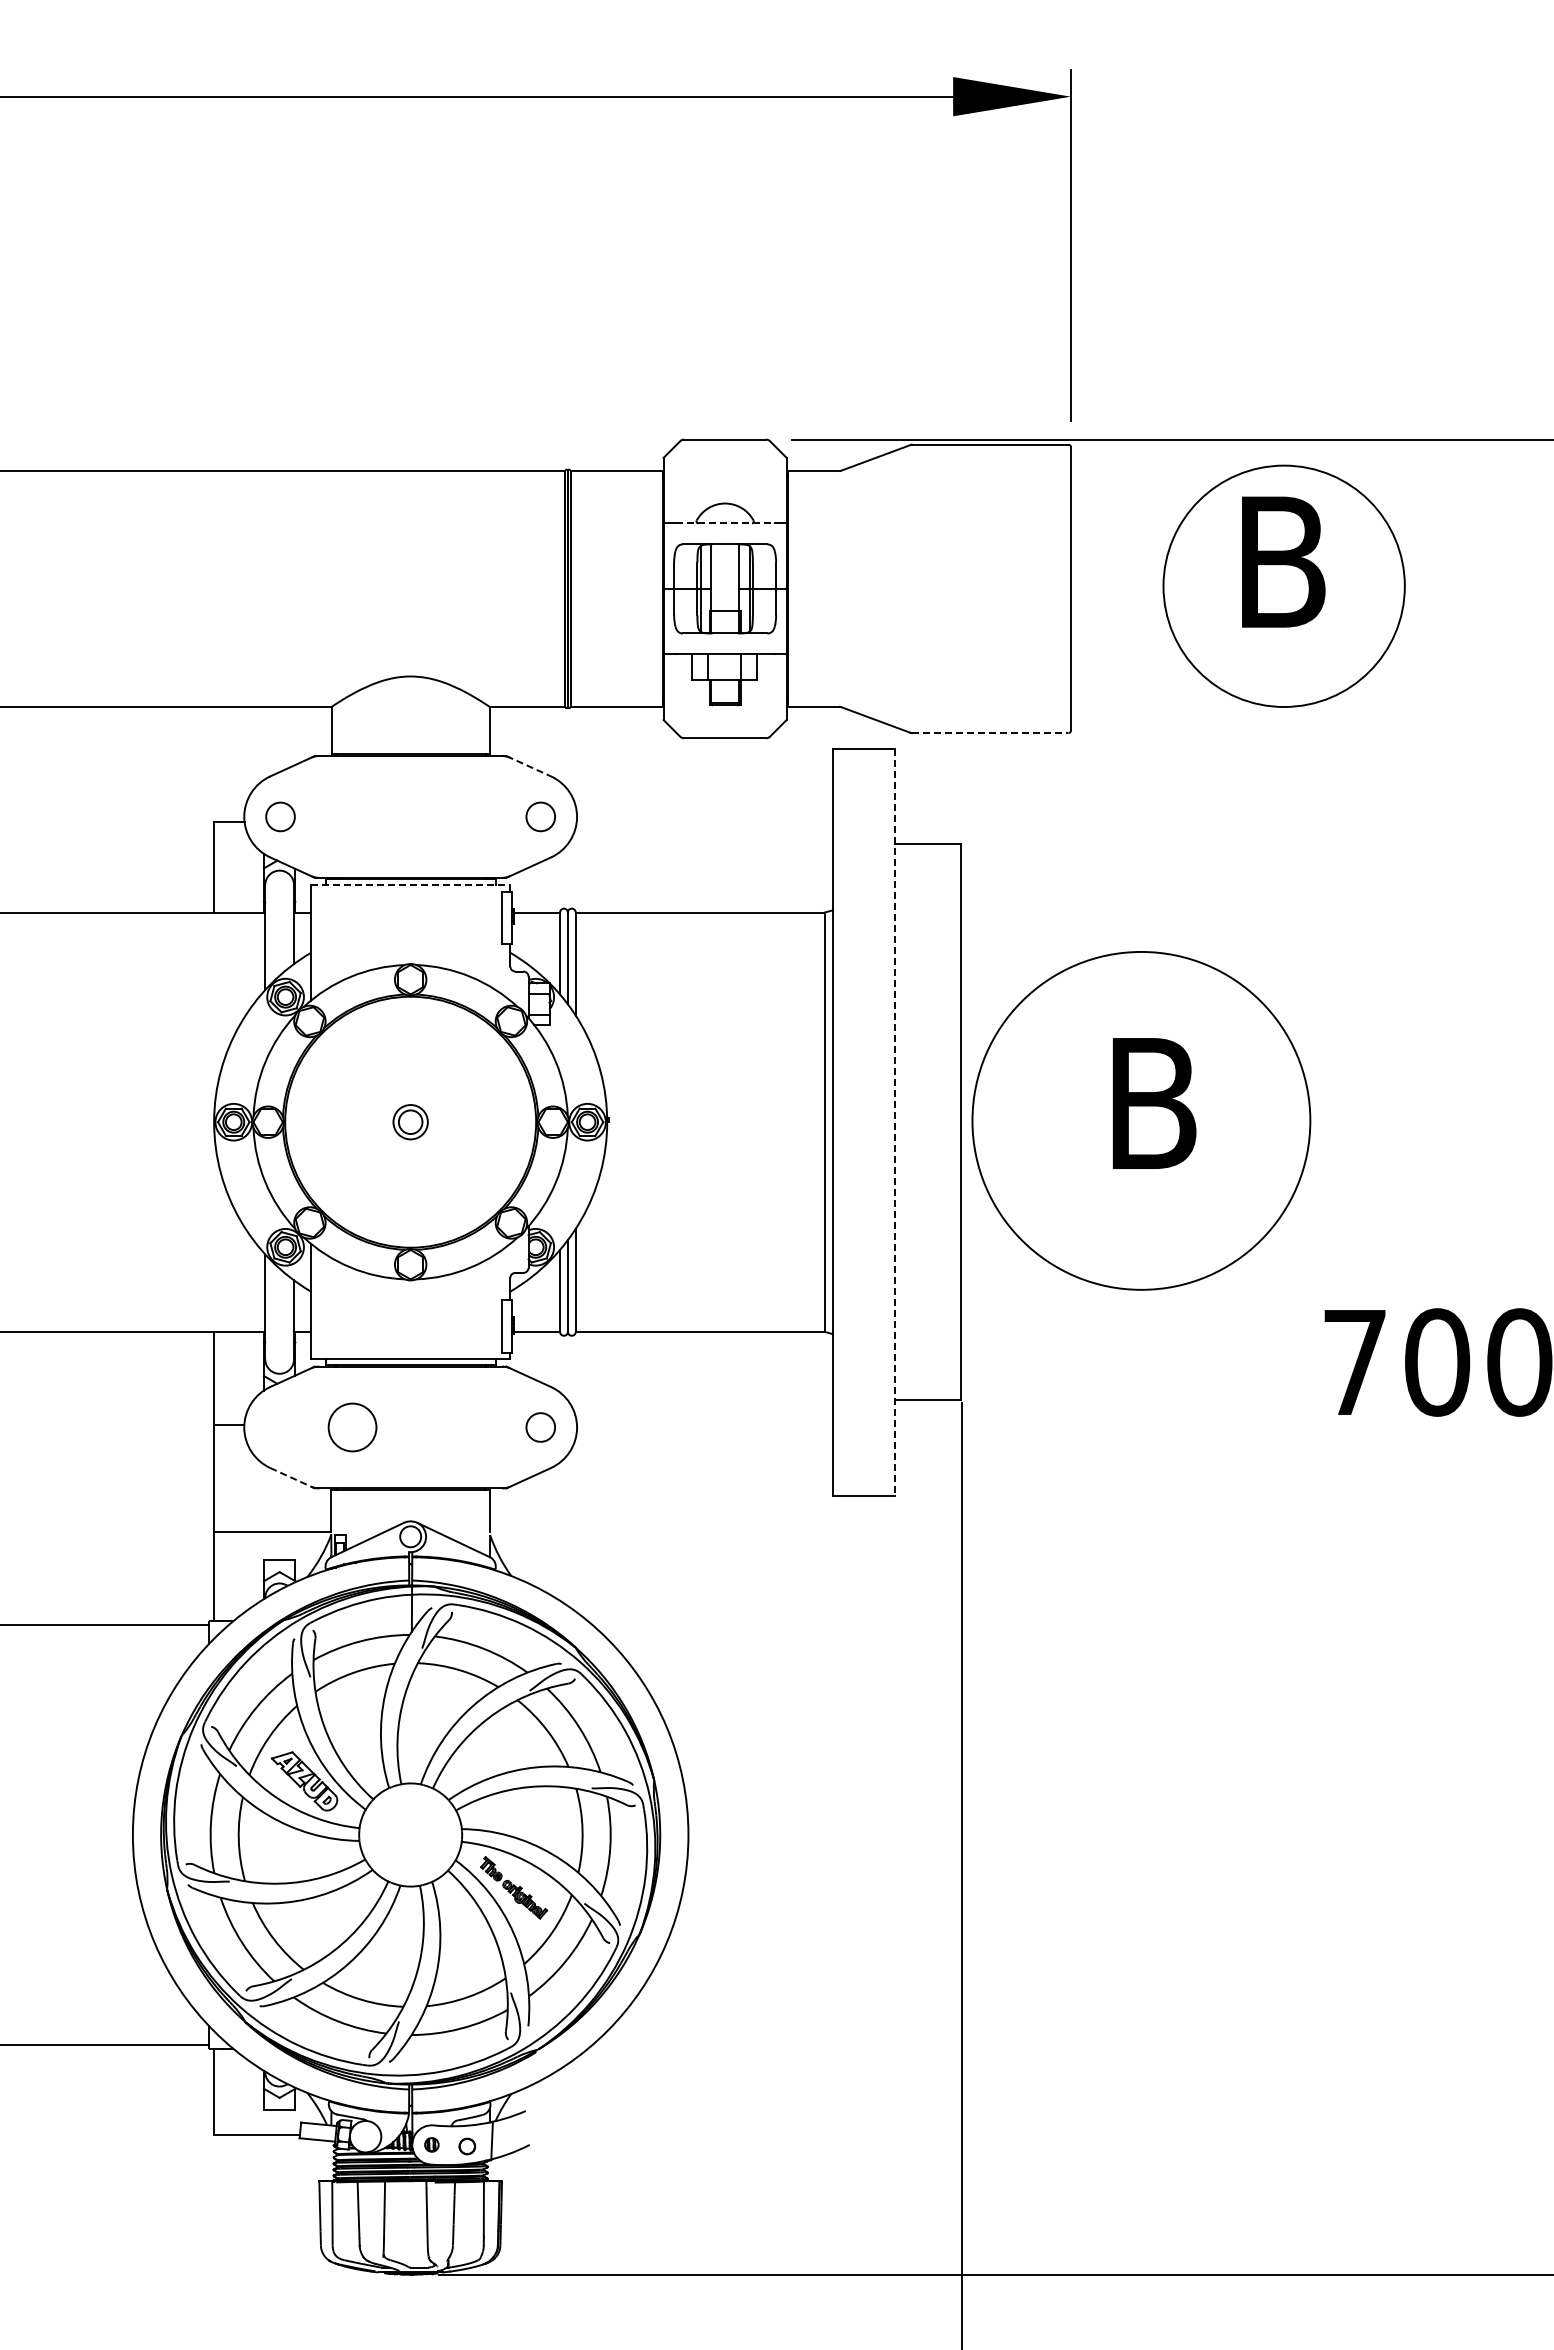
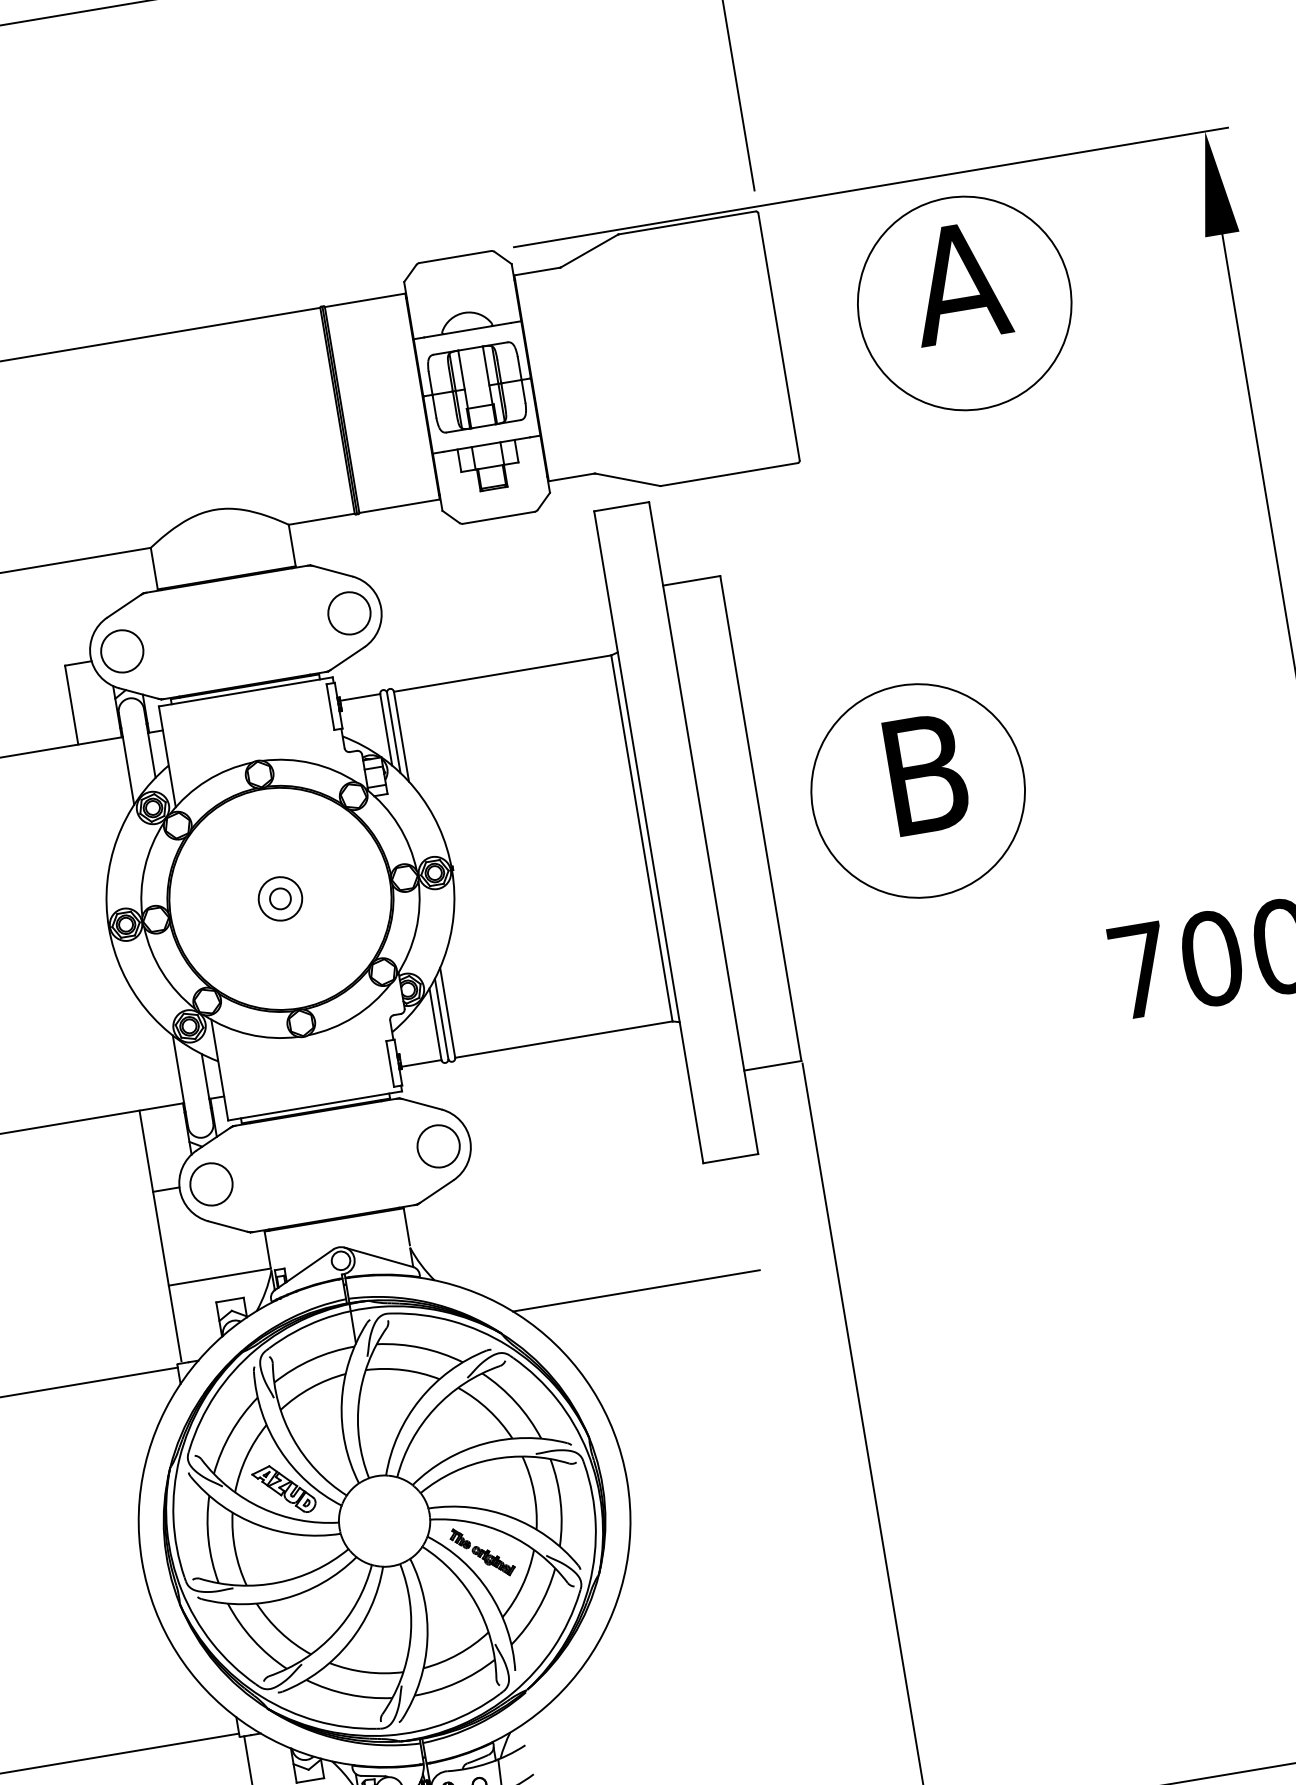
line: (725, 523) -> (467, 330), dashed -> solid
text: (1281, 561) -> (958, 282), B -> A
line: (990, 733) -> (729, 474), dashed -> solid
line: (529, 766) -> (332, 571), dashed -> solid
circle: (280, 816) -> (122, 651), size x1.67
circle: (540, 816) -> (349, 613), size x1.67
line: (410, 885) -> (245, 692), dashed -> solid
circle: (1141, 1120) -> (918, 790), size x0.71
circle: (410, 1121) -> (280, 898), size x1.43
line: (895, 1122) -> (703, 828), dashed -> solid
circle: (352, 1427) -> (211, 1184), moved
circle: (540, 1427) -> (438, 1146), size x1.67
line: (292, 1478) -> (229, 1227), dashed -> solid
line: (733, 1625) -> (635, 1291), added

